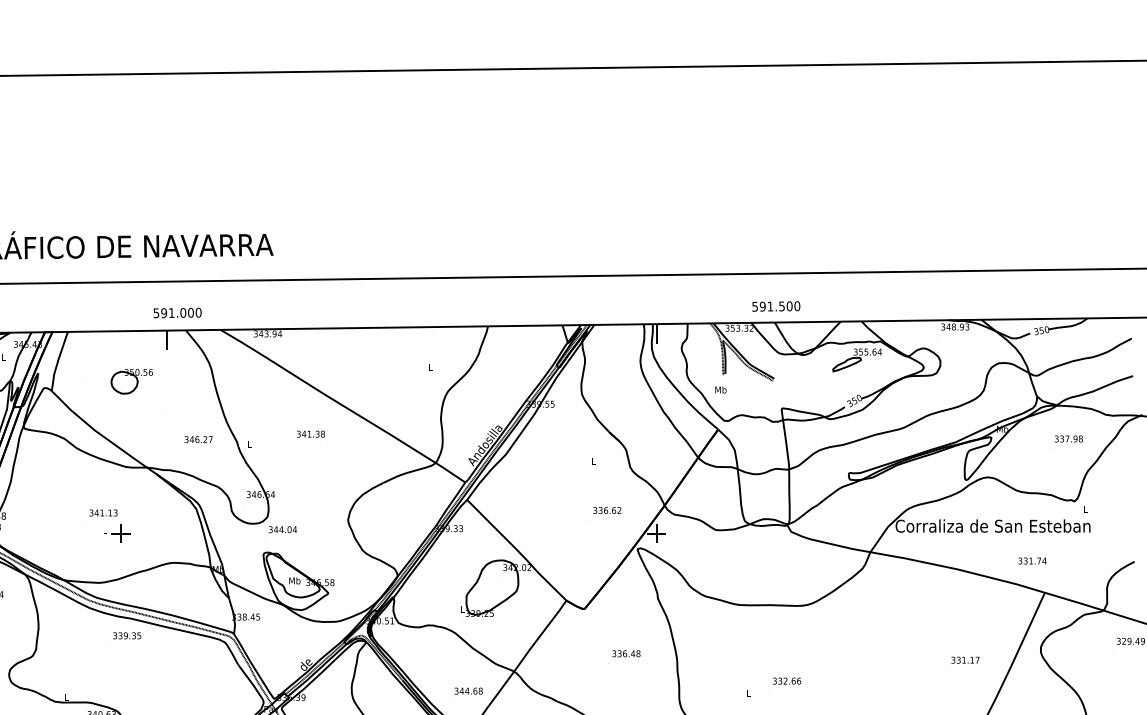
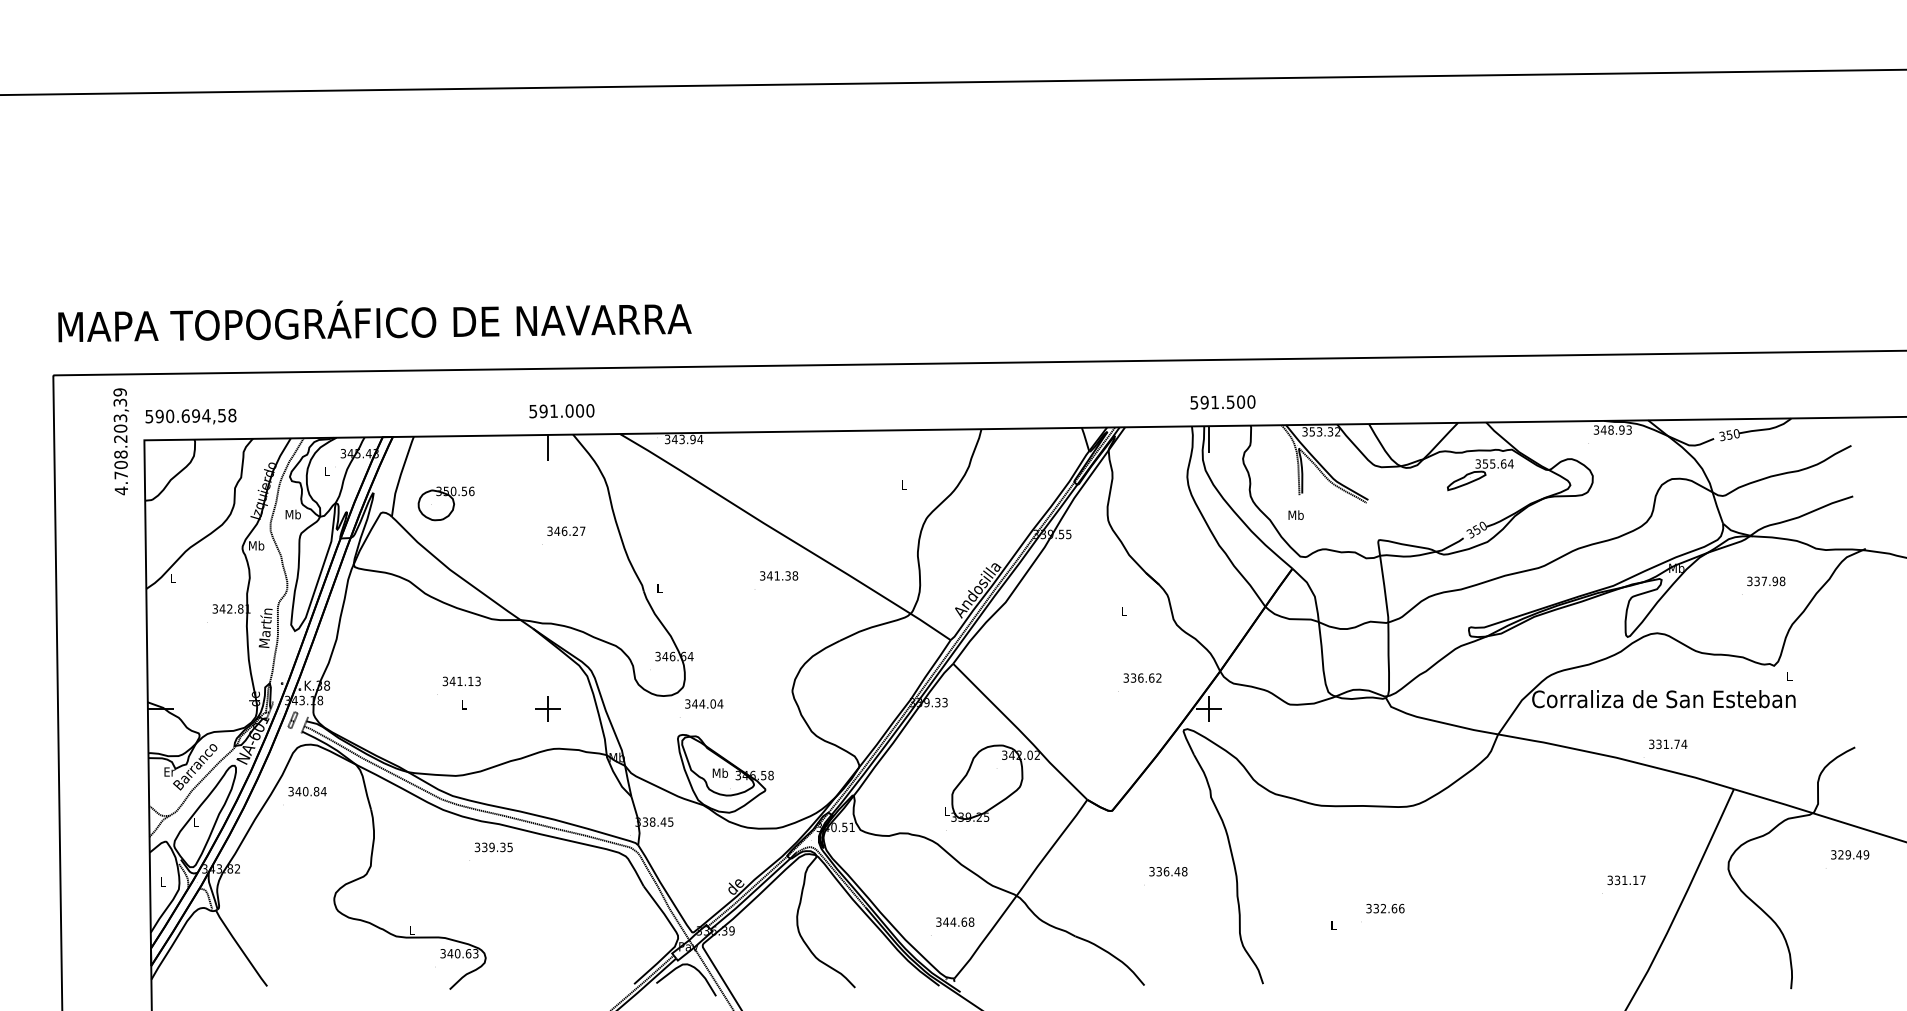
text: (775, 306) -> (1222, 402), moved
part: (131, 381) -> (445, 503), moved
text: (311, 433) -> (779, 575), moved
text: (198, 439) -> (566, 531), moved
part: (120, 533) -> (547, 708), moved
text: (1032, 561) -> (1668, 744), moved

